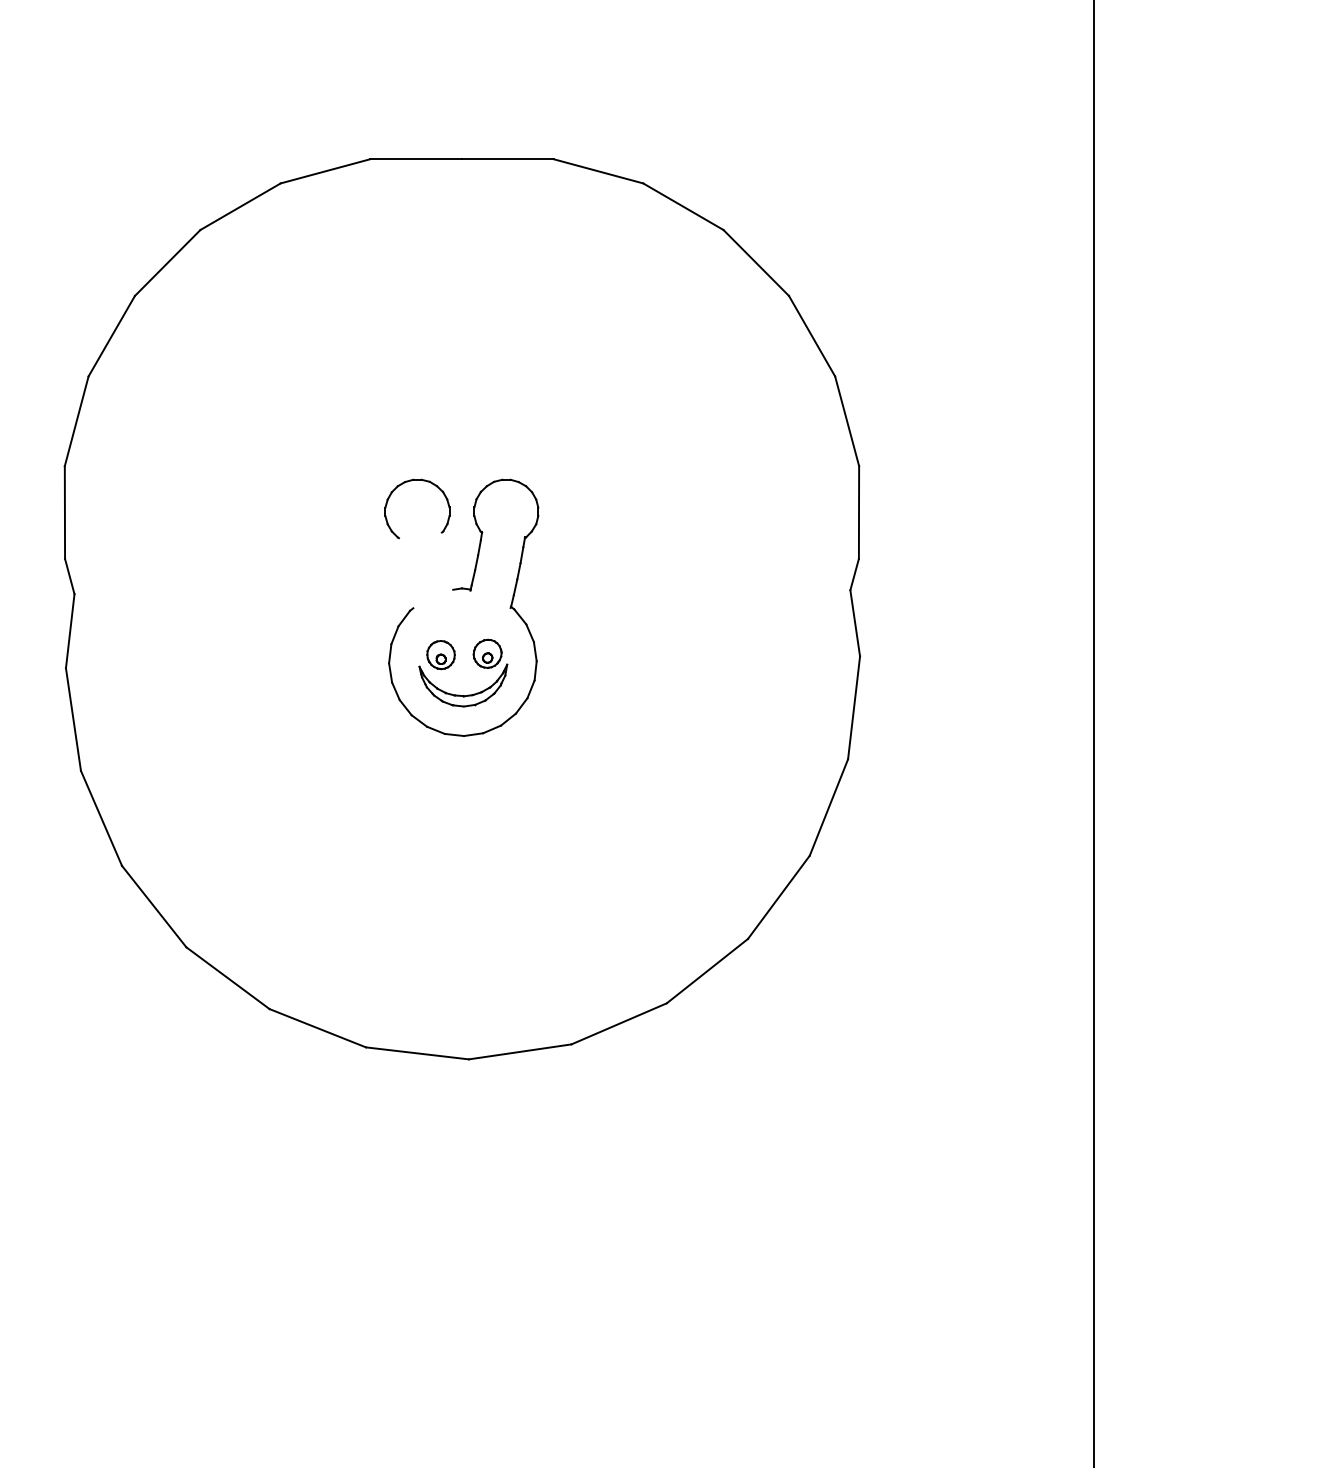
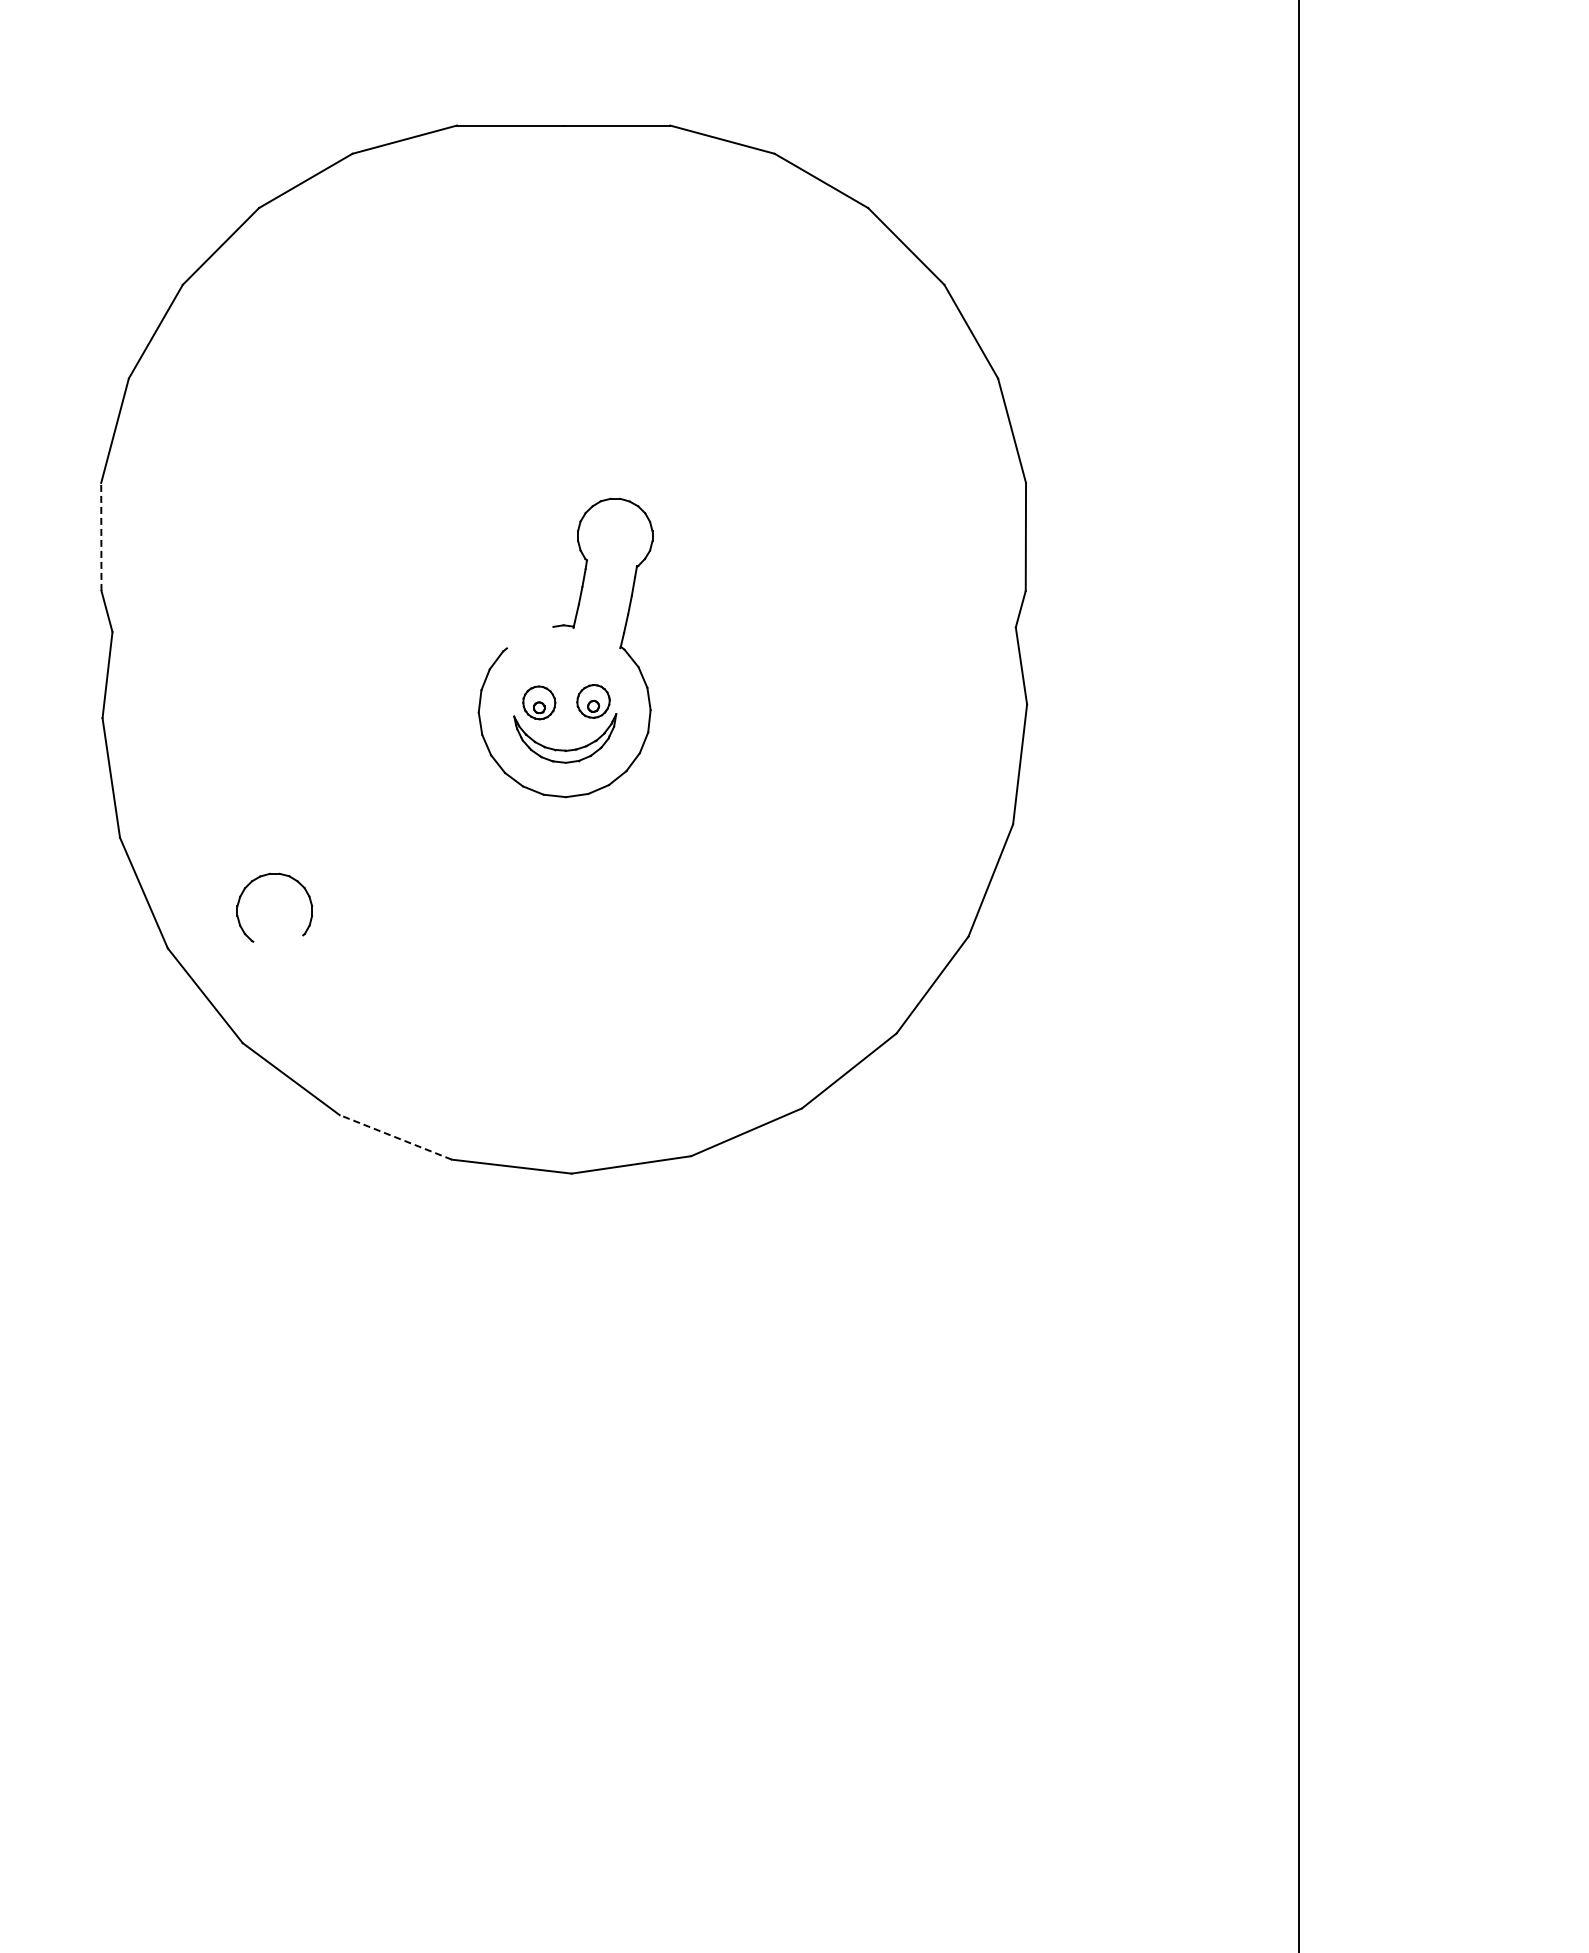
part: (412, 481) -> (268, 875), moved
line: (65, 512) -> (101, 536), solid -> dashed
line: (317, 1028) -> (395, 1137), solid -> dashed

